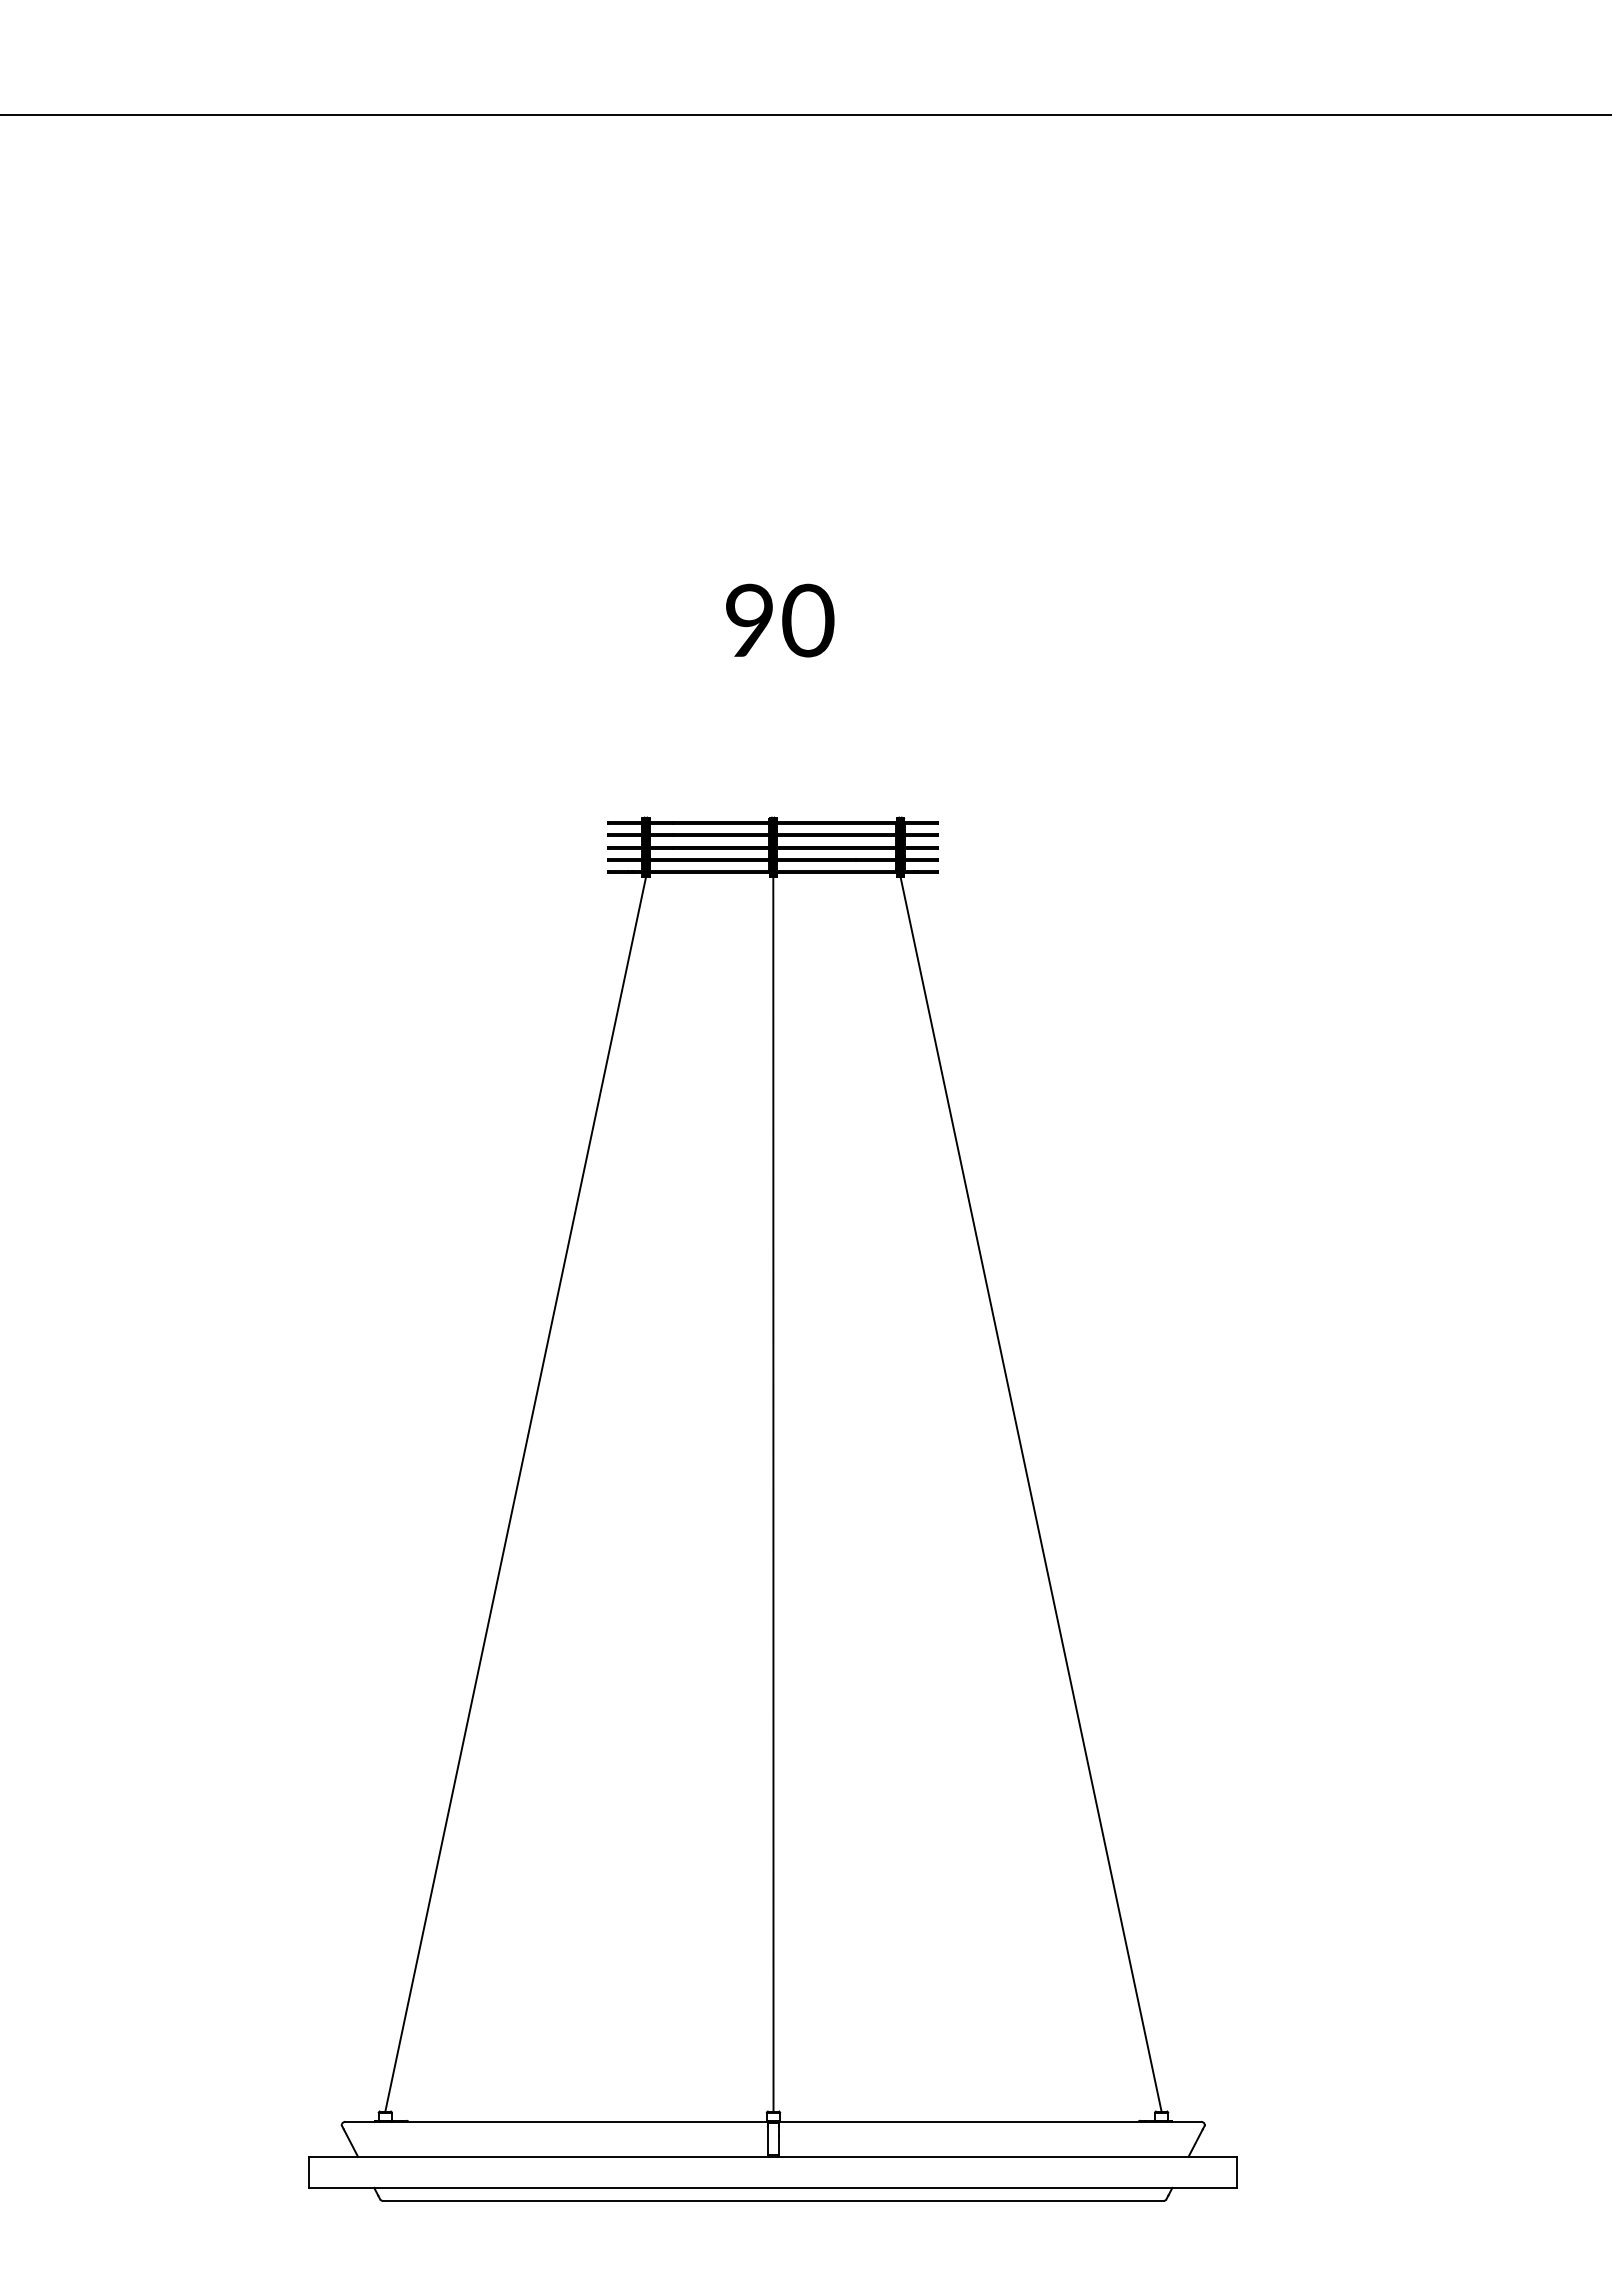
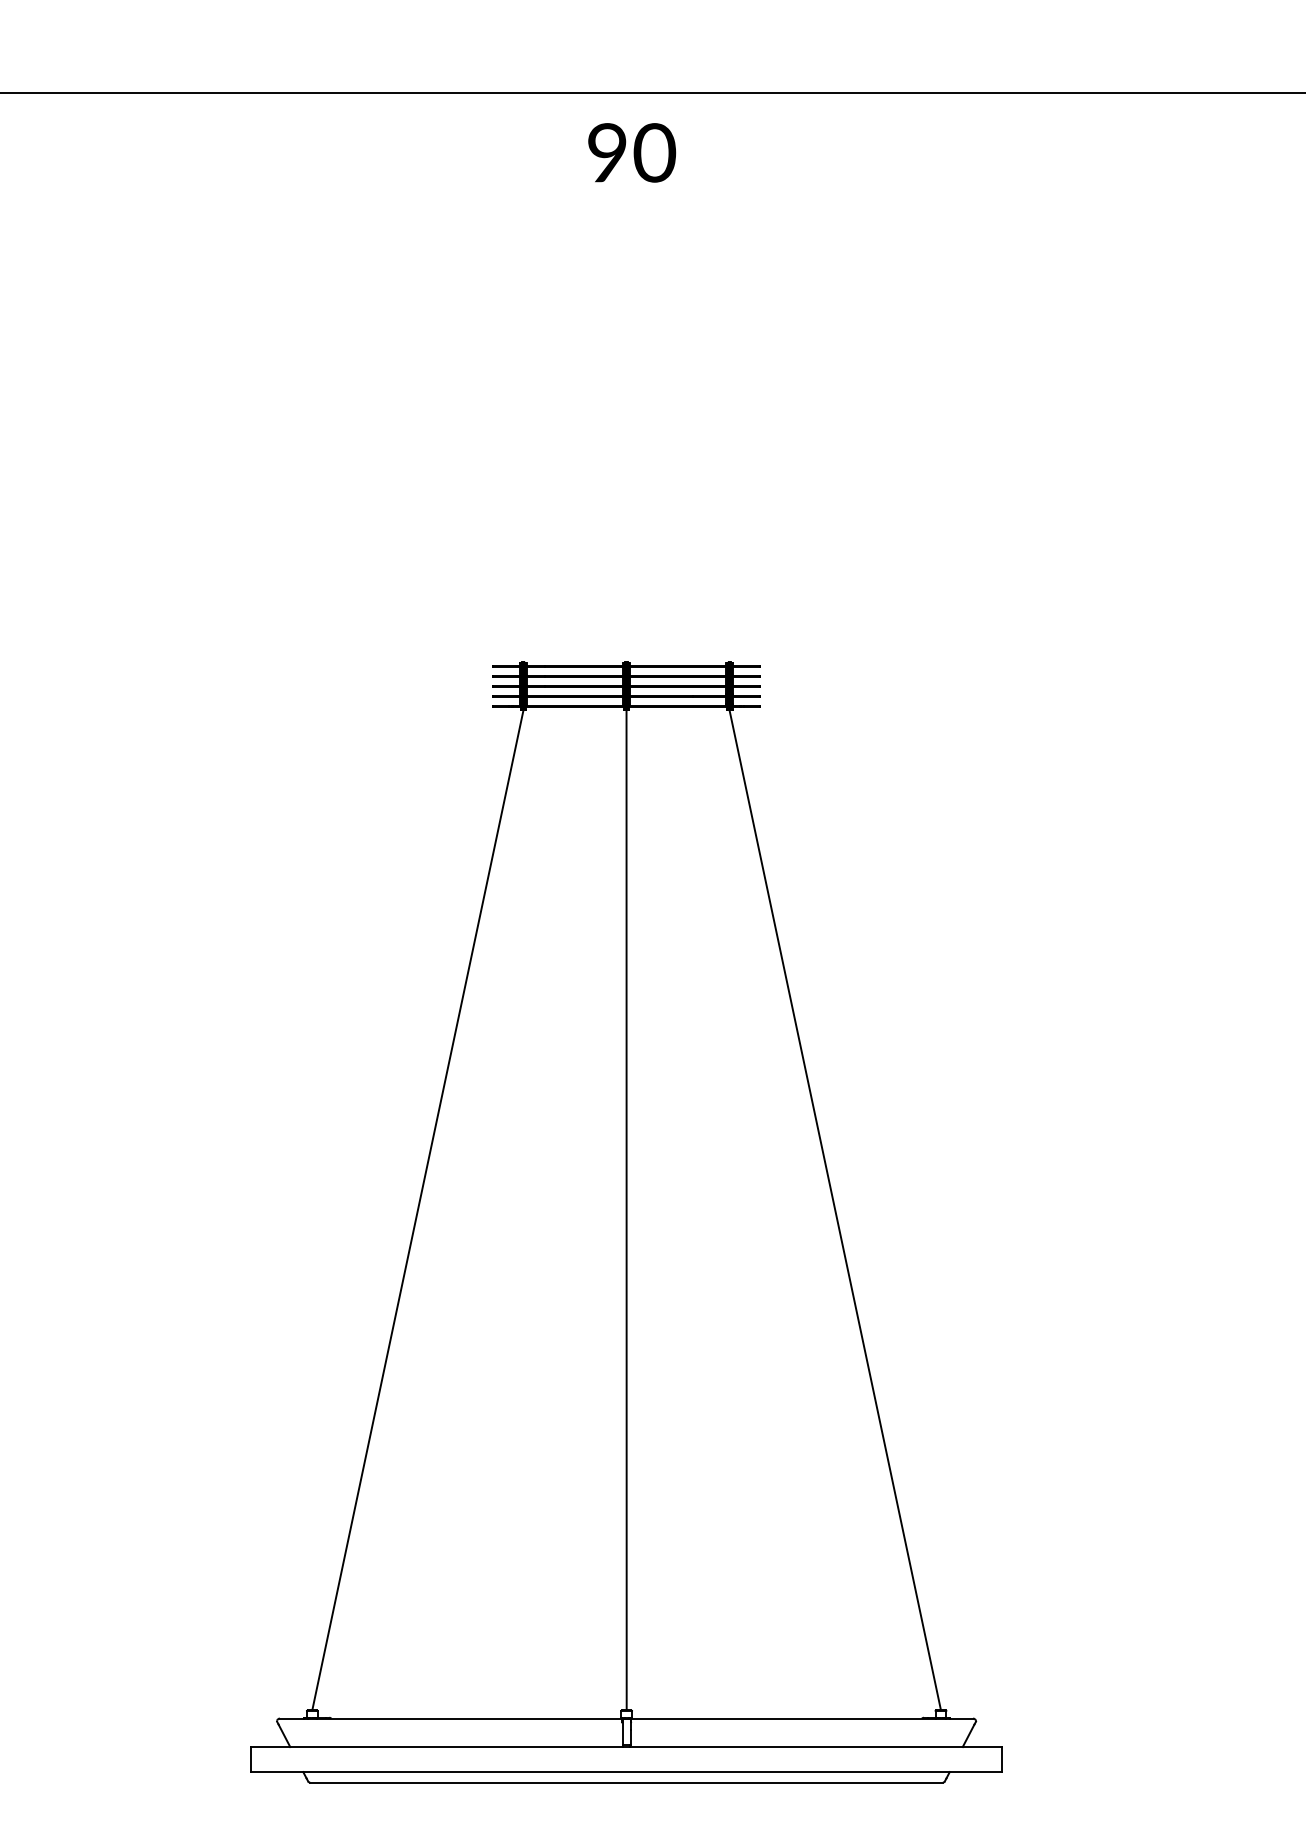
text: (780, 620) -> (632, 152), moved

